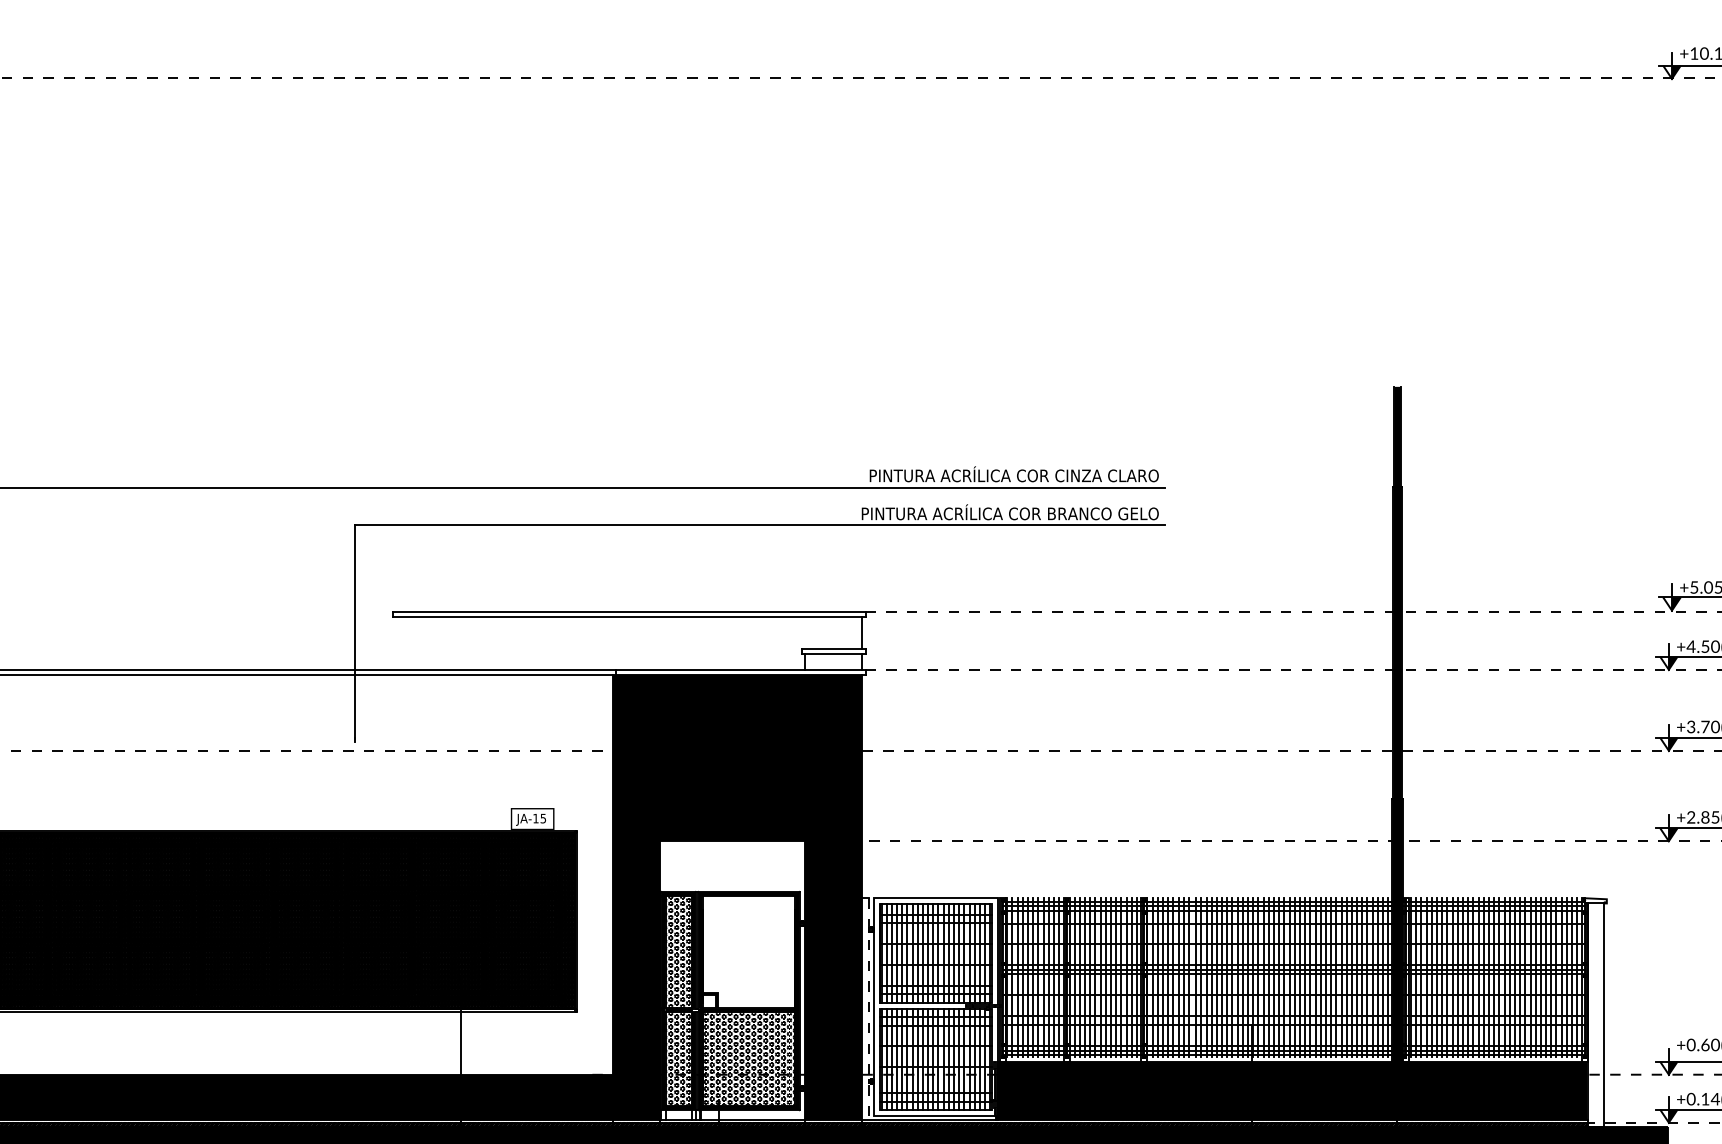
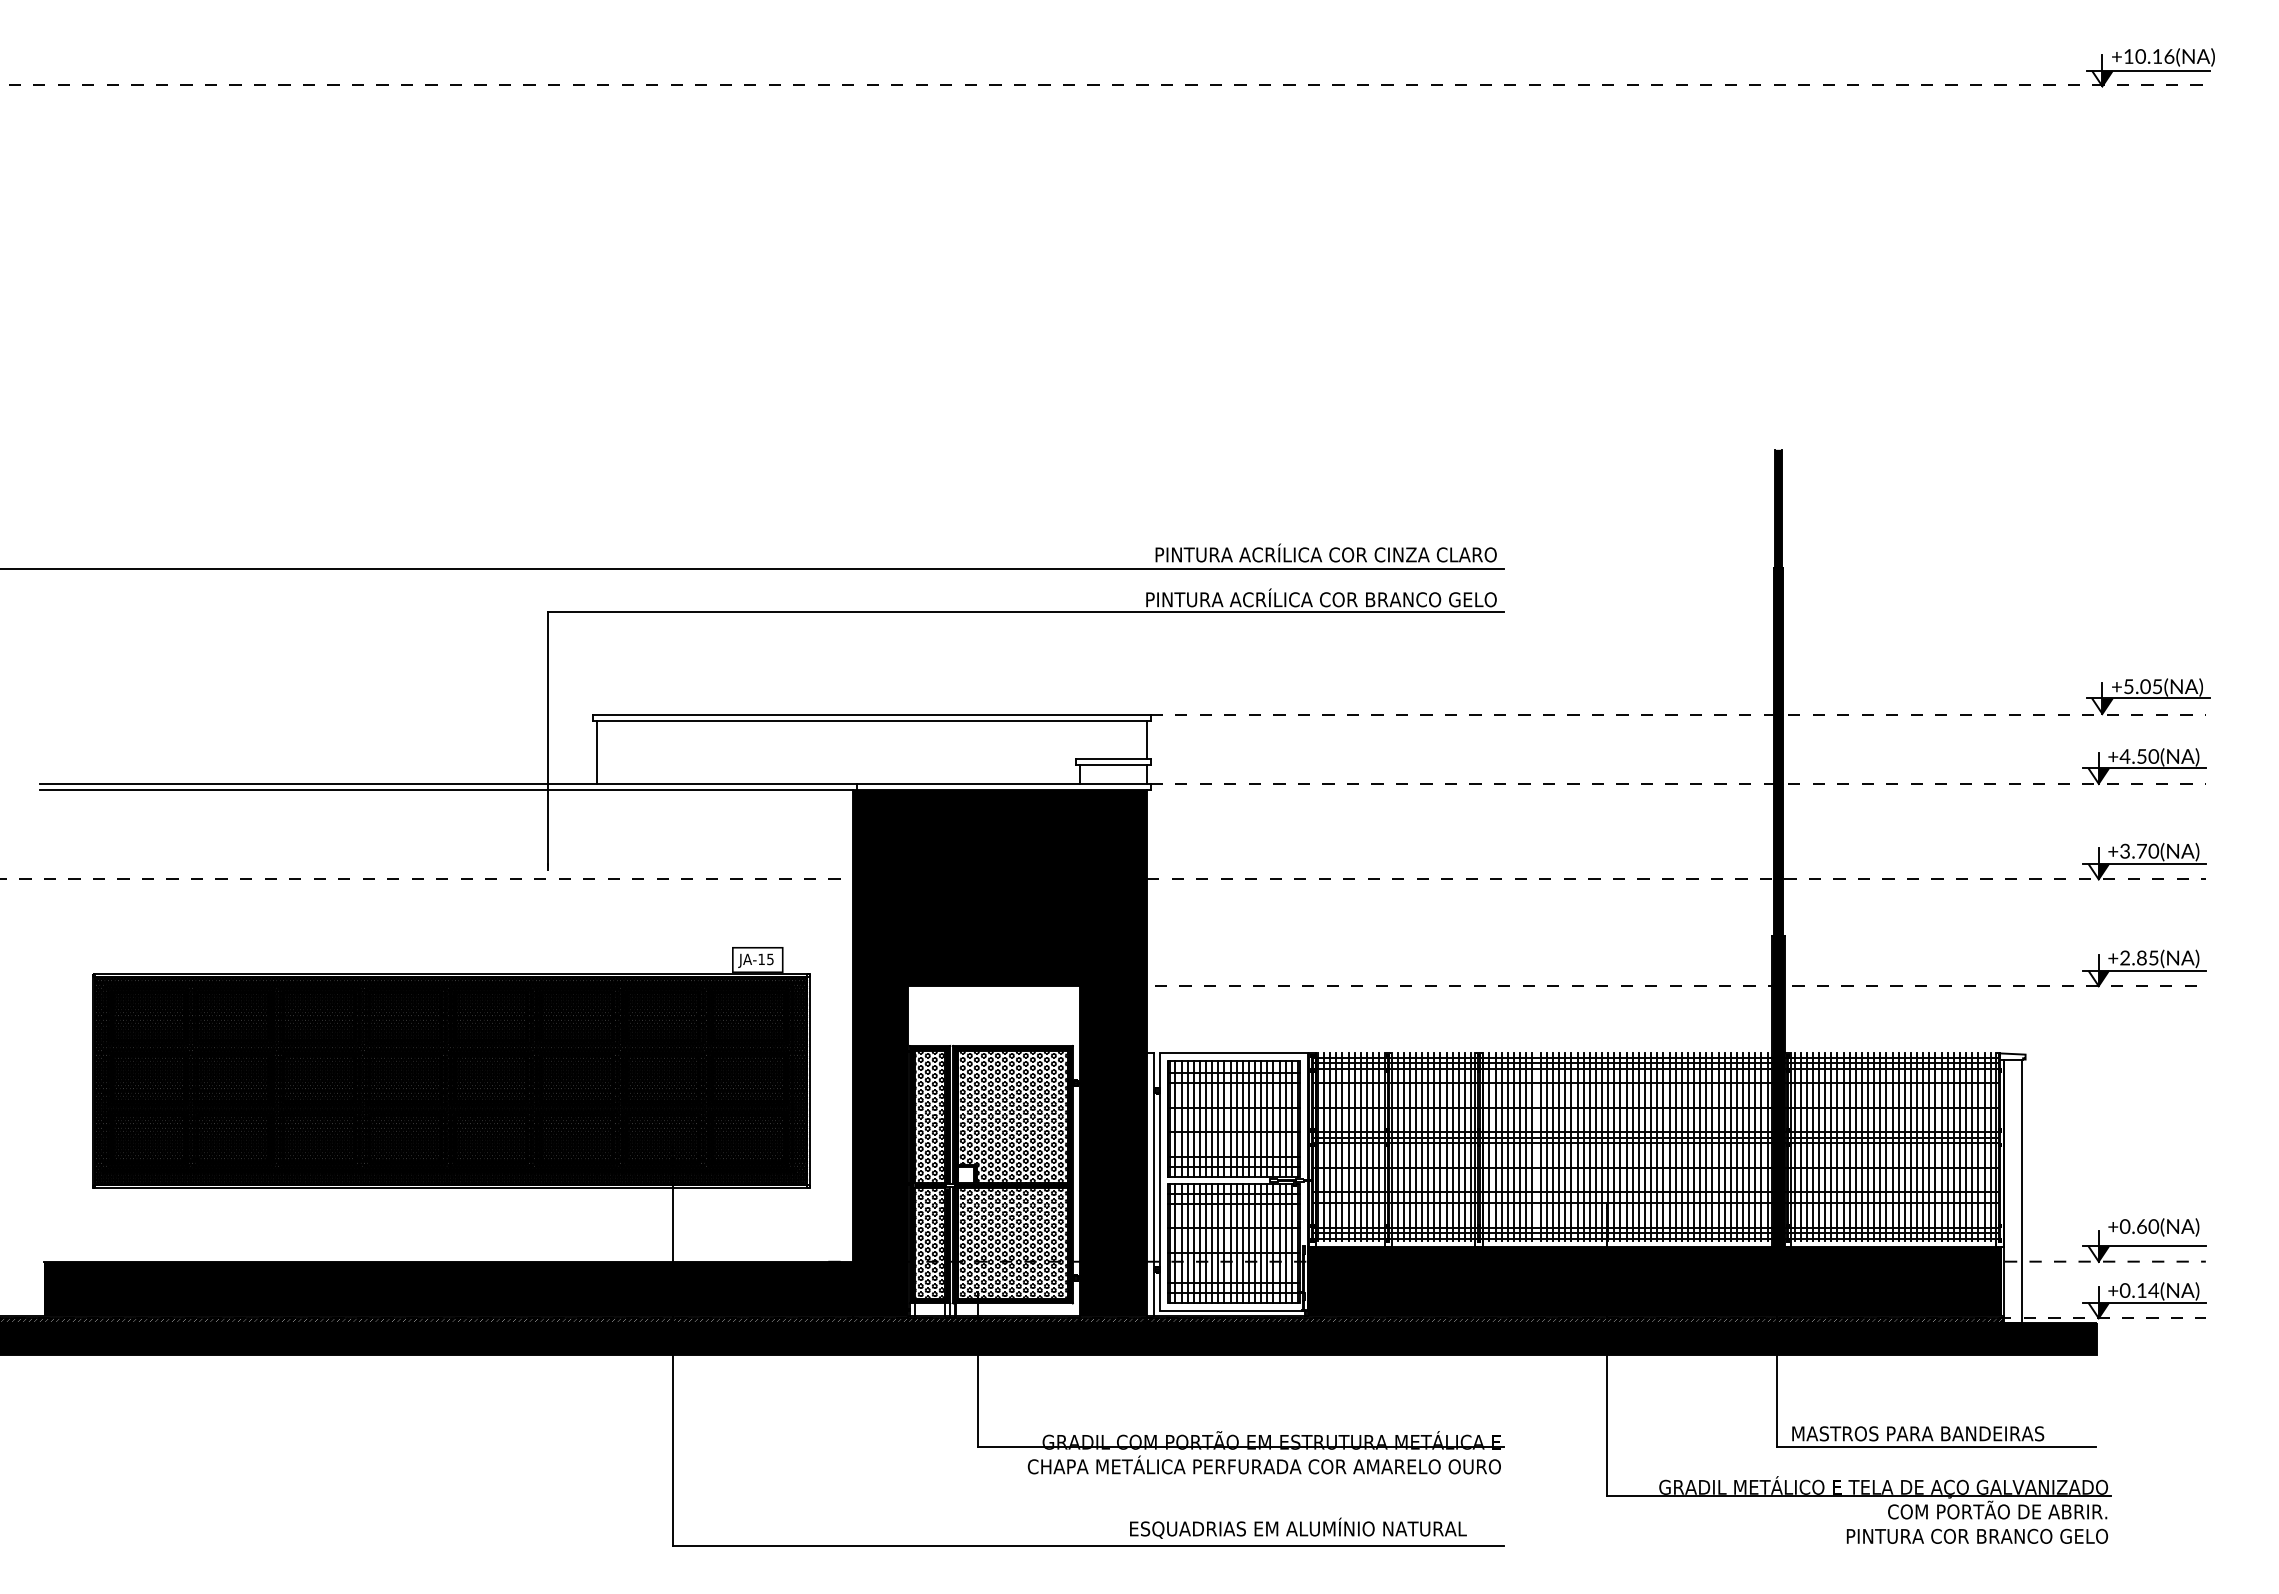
line: (396, 643) -> (596, 752), added
hatch: (749, 951) -> (1013, 1116), added
line: (868, 1010) -> (1154, 1185), dashed -> solid

